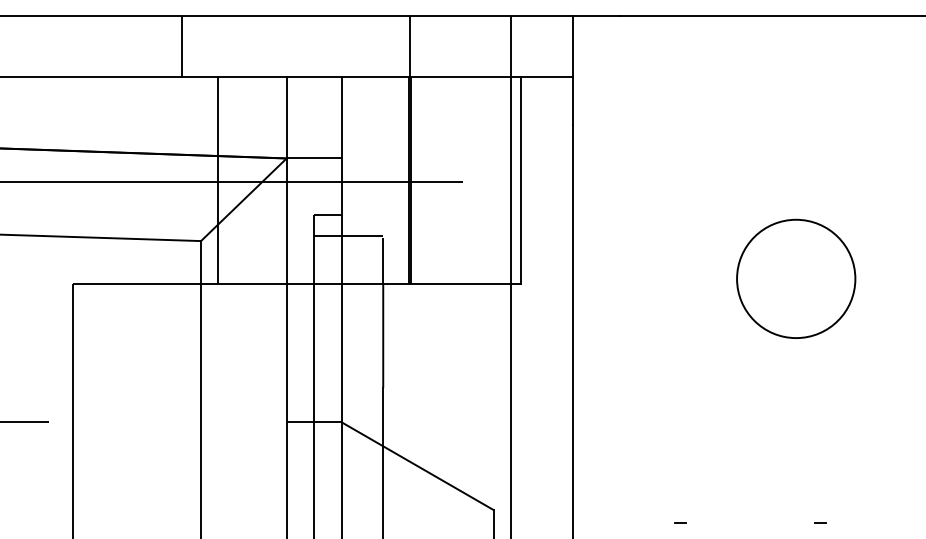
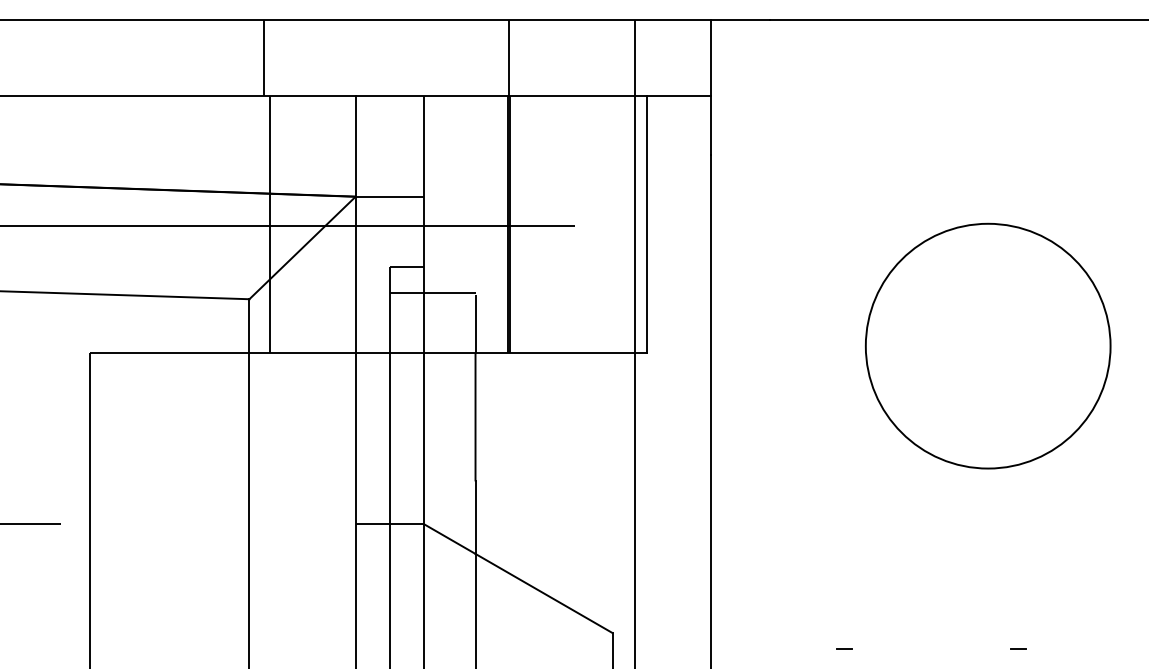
line: (182, 46) -> (264, 57), moved
circle: (795, 278) -> (987, 345), size x1.67

